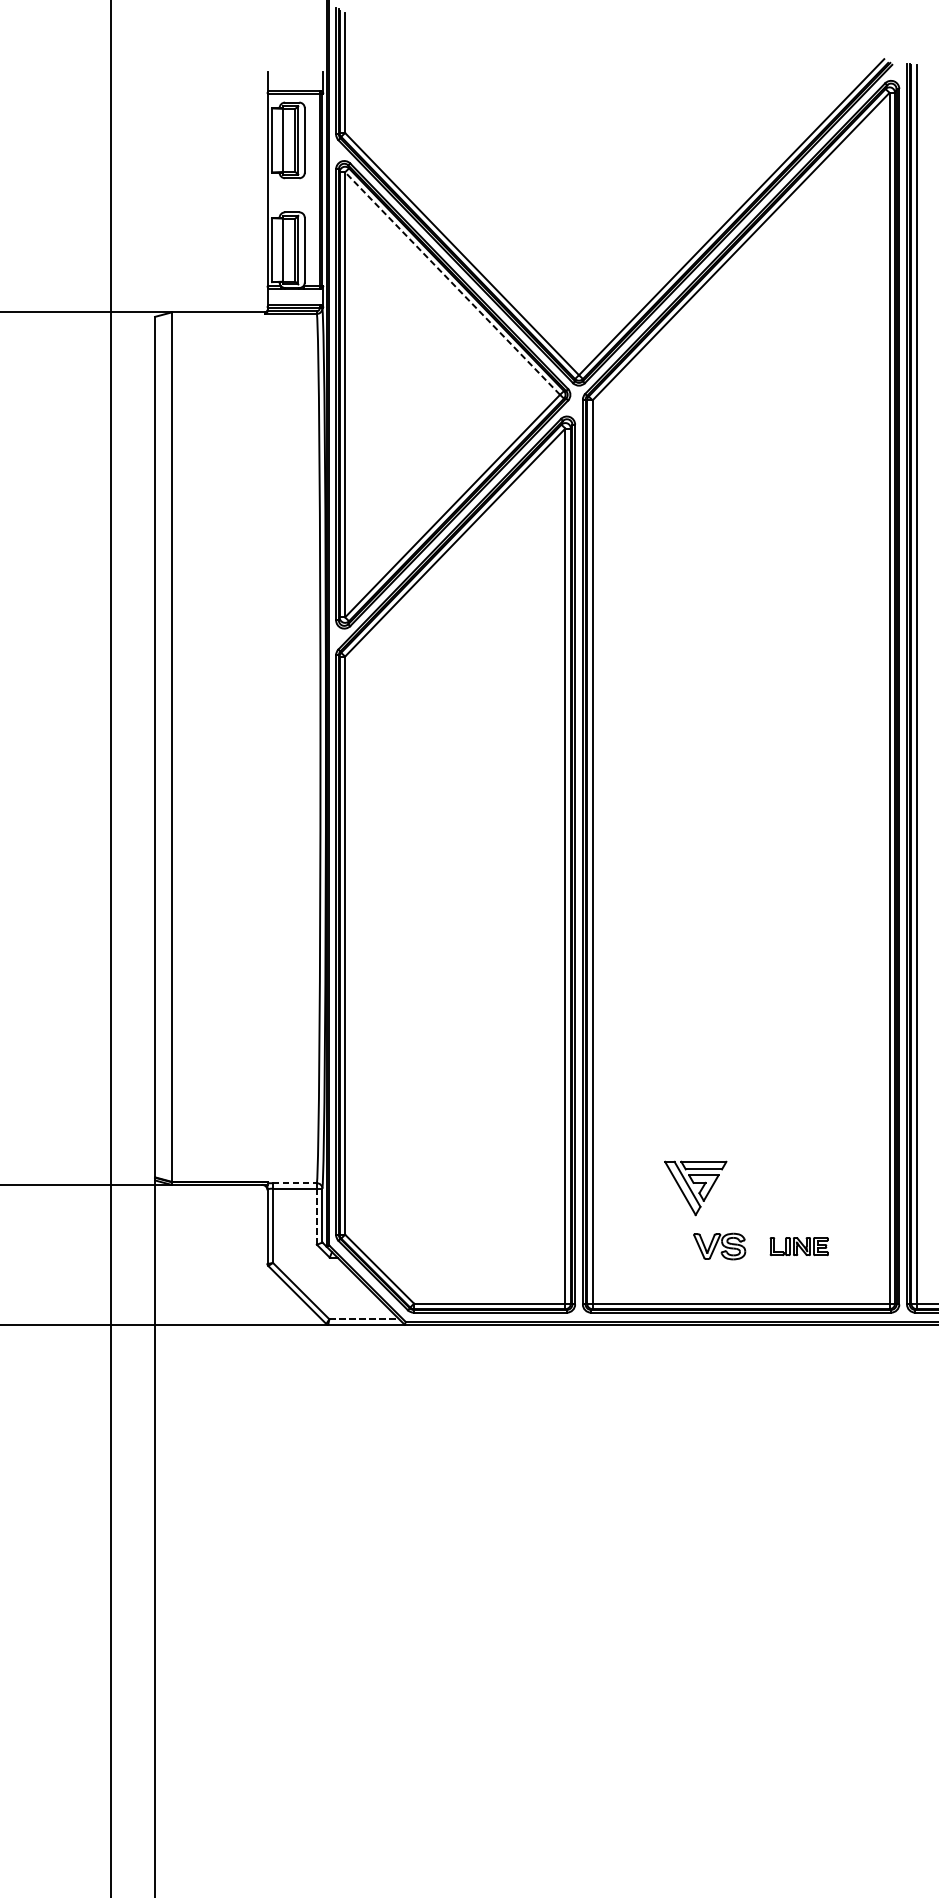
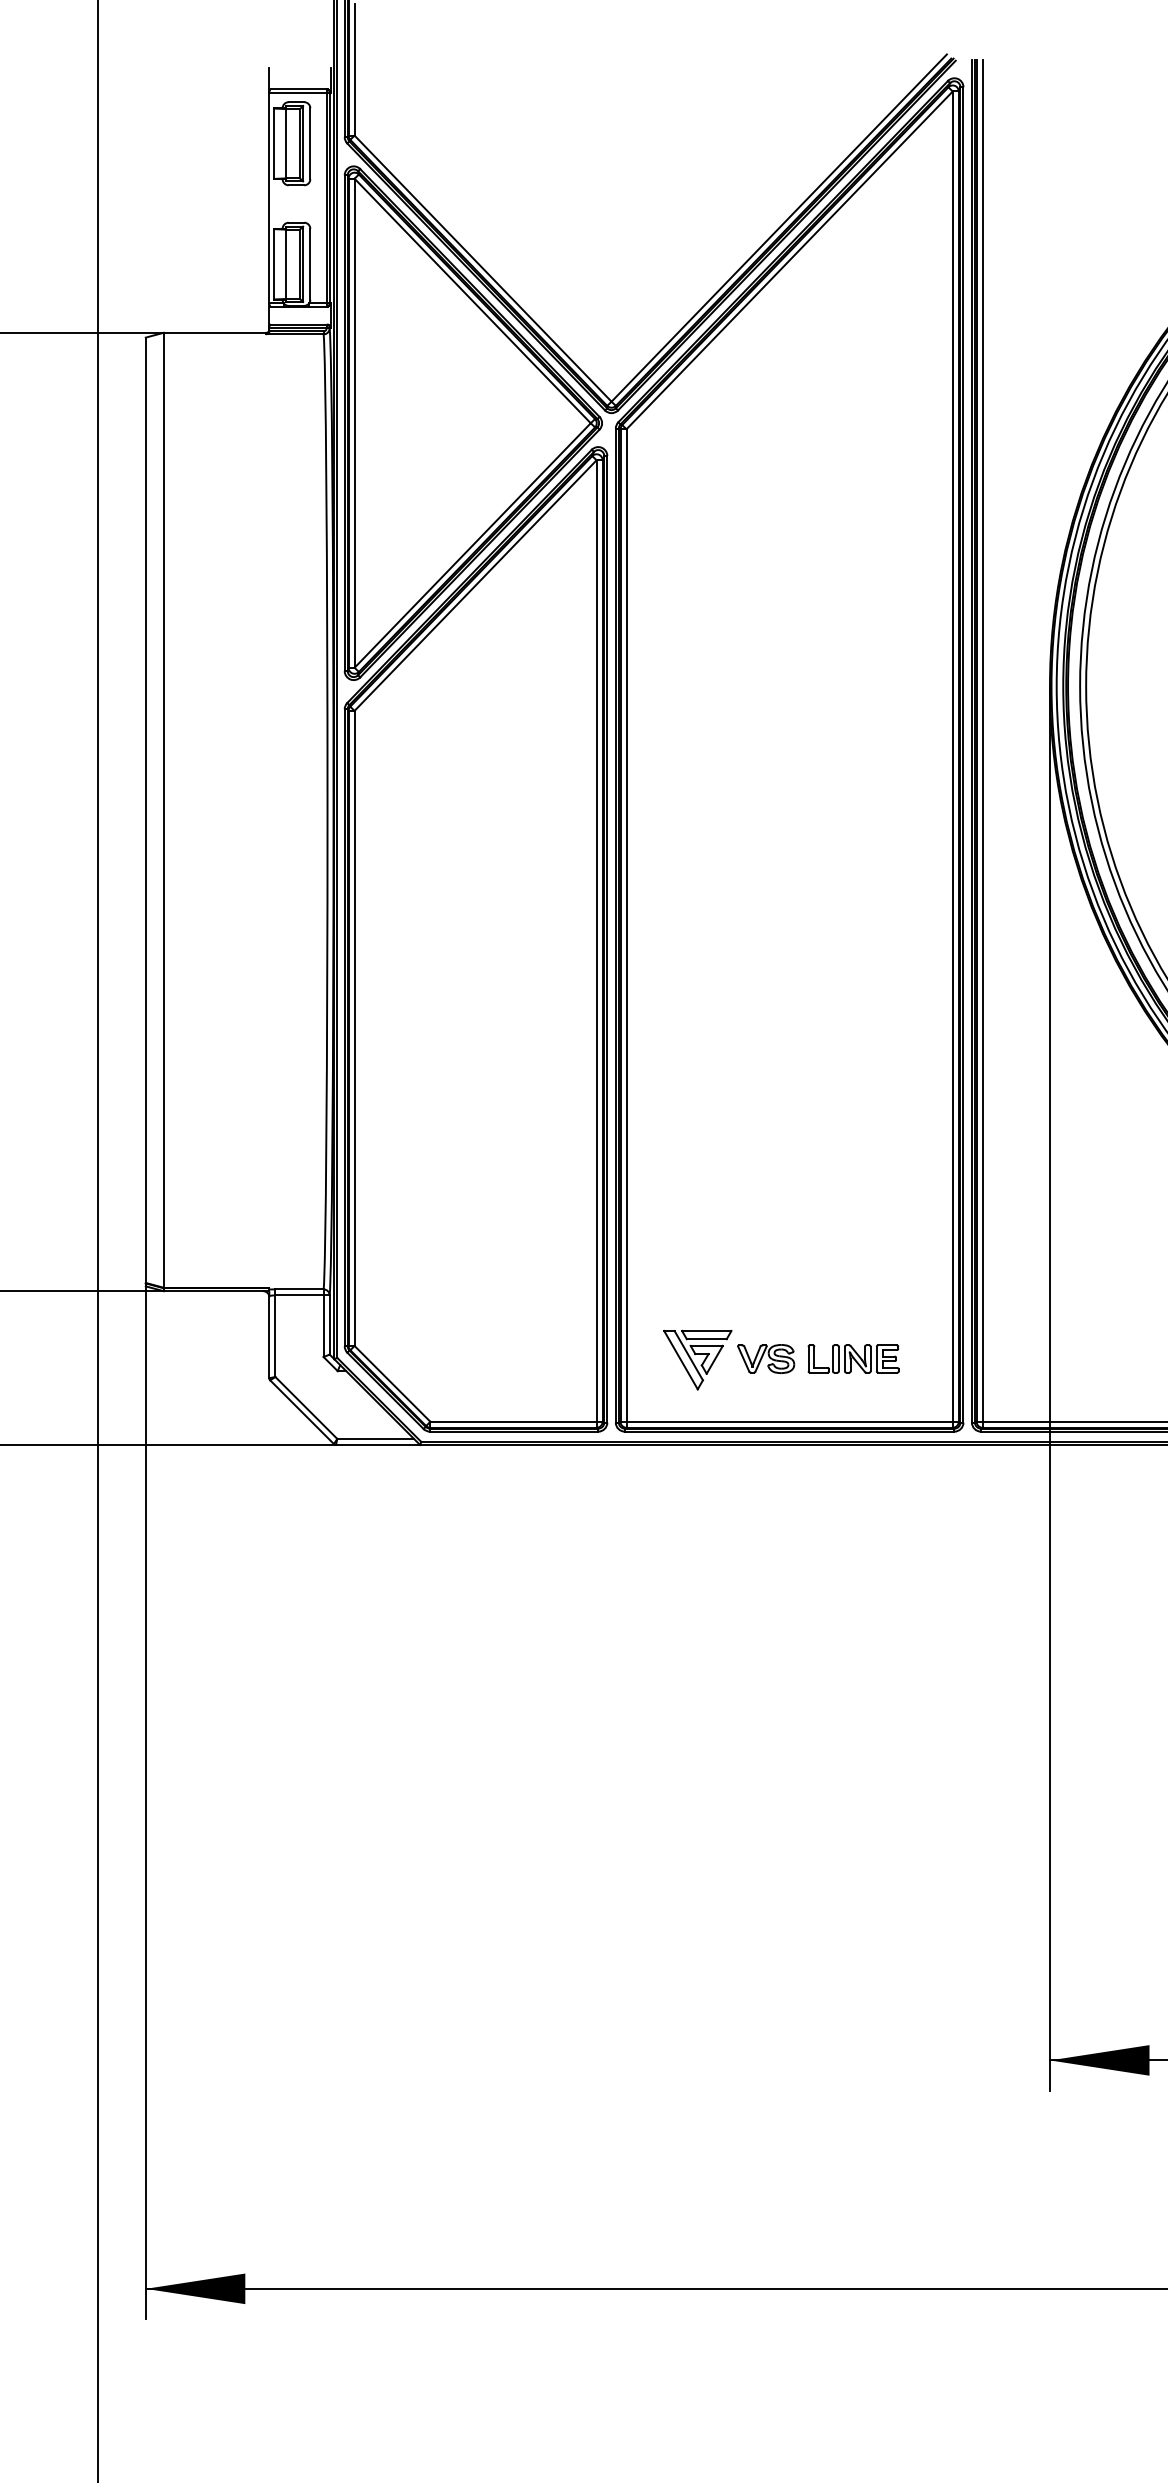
line: (452, 283) -> (472, 300), dashed -> solid
line: (295, 1183) -> (300, 1289), dashed -> solid
part: (695, 1187) -> (697, 1359), moved
line: (316, 1216) -> (323, 1326), dashed -> solid
part: (799, 1246) -> (853, 1358), size x1.43
line: (365, 1318) -> (376, 1438), dashed -> solid

